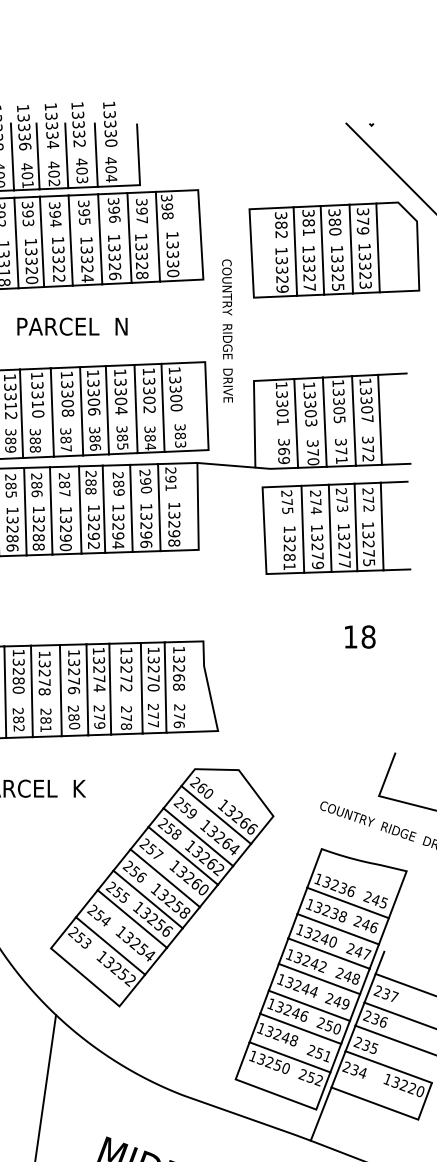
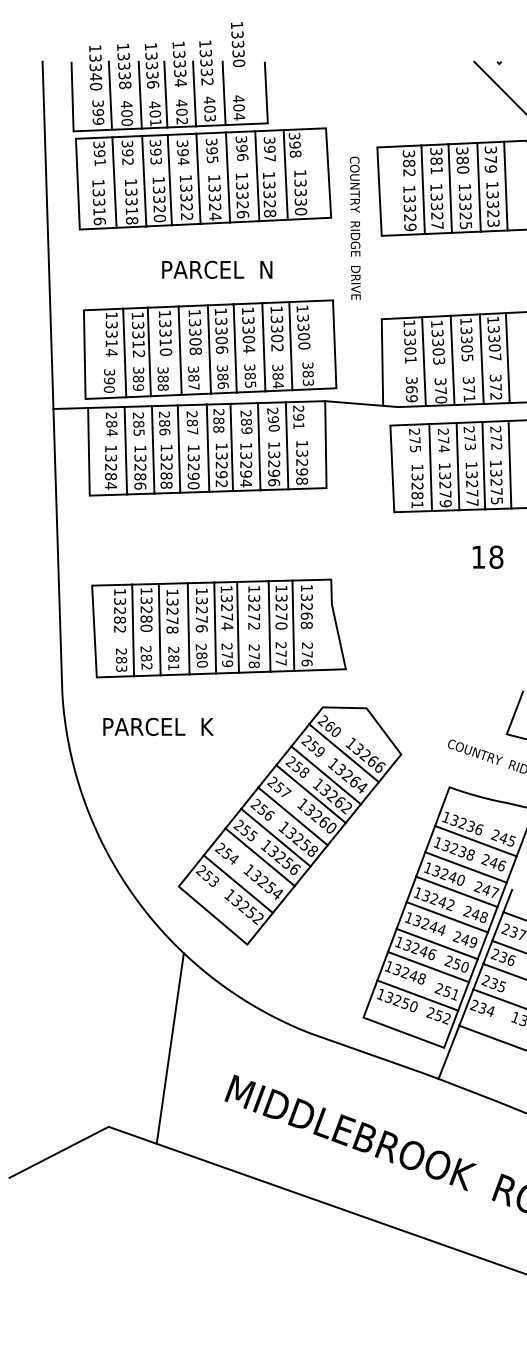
text: (110, 124) -> (238, 44), moved
text: (72, 326) -> (217, 269), moved
text: (226, 330) -> (354, 227), moved
text: (359, 636) -> (487, 556), moved

